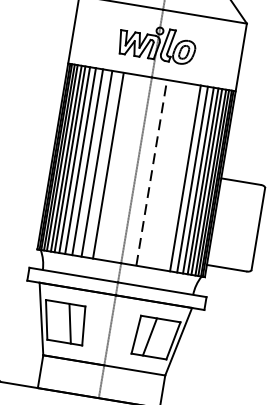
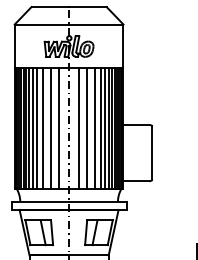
line: (121, 167) -> (59, 128), added
line: (151, 172) -> (78, 128), dashed -> solid
line: (164, 174) -> (87, 128), added
line: (175, 176) -> (94, 128), added

